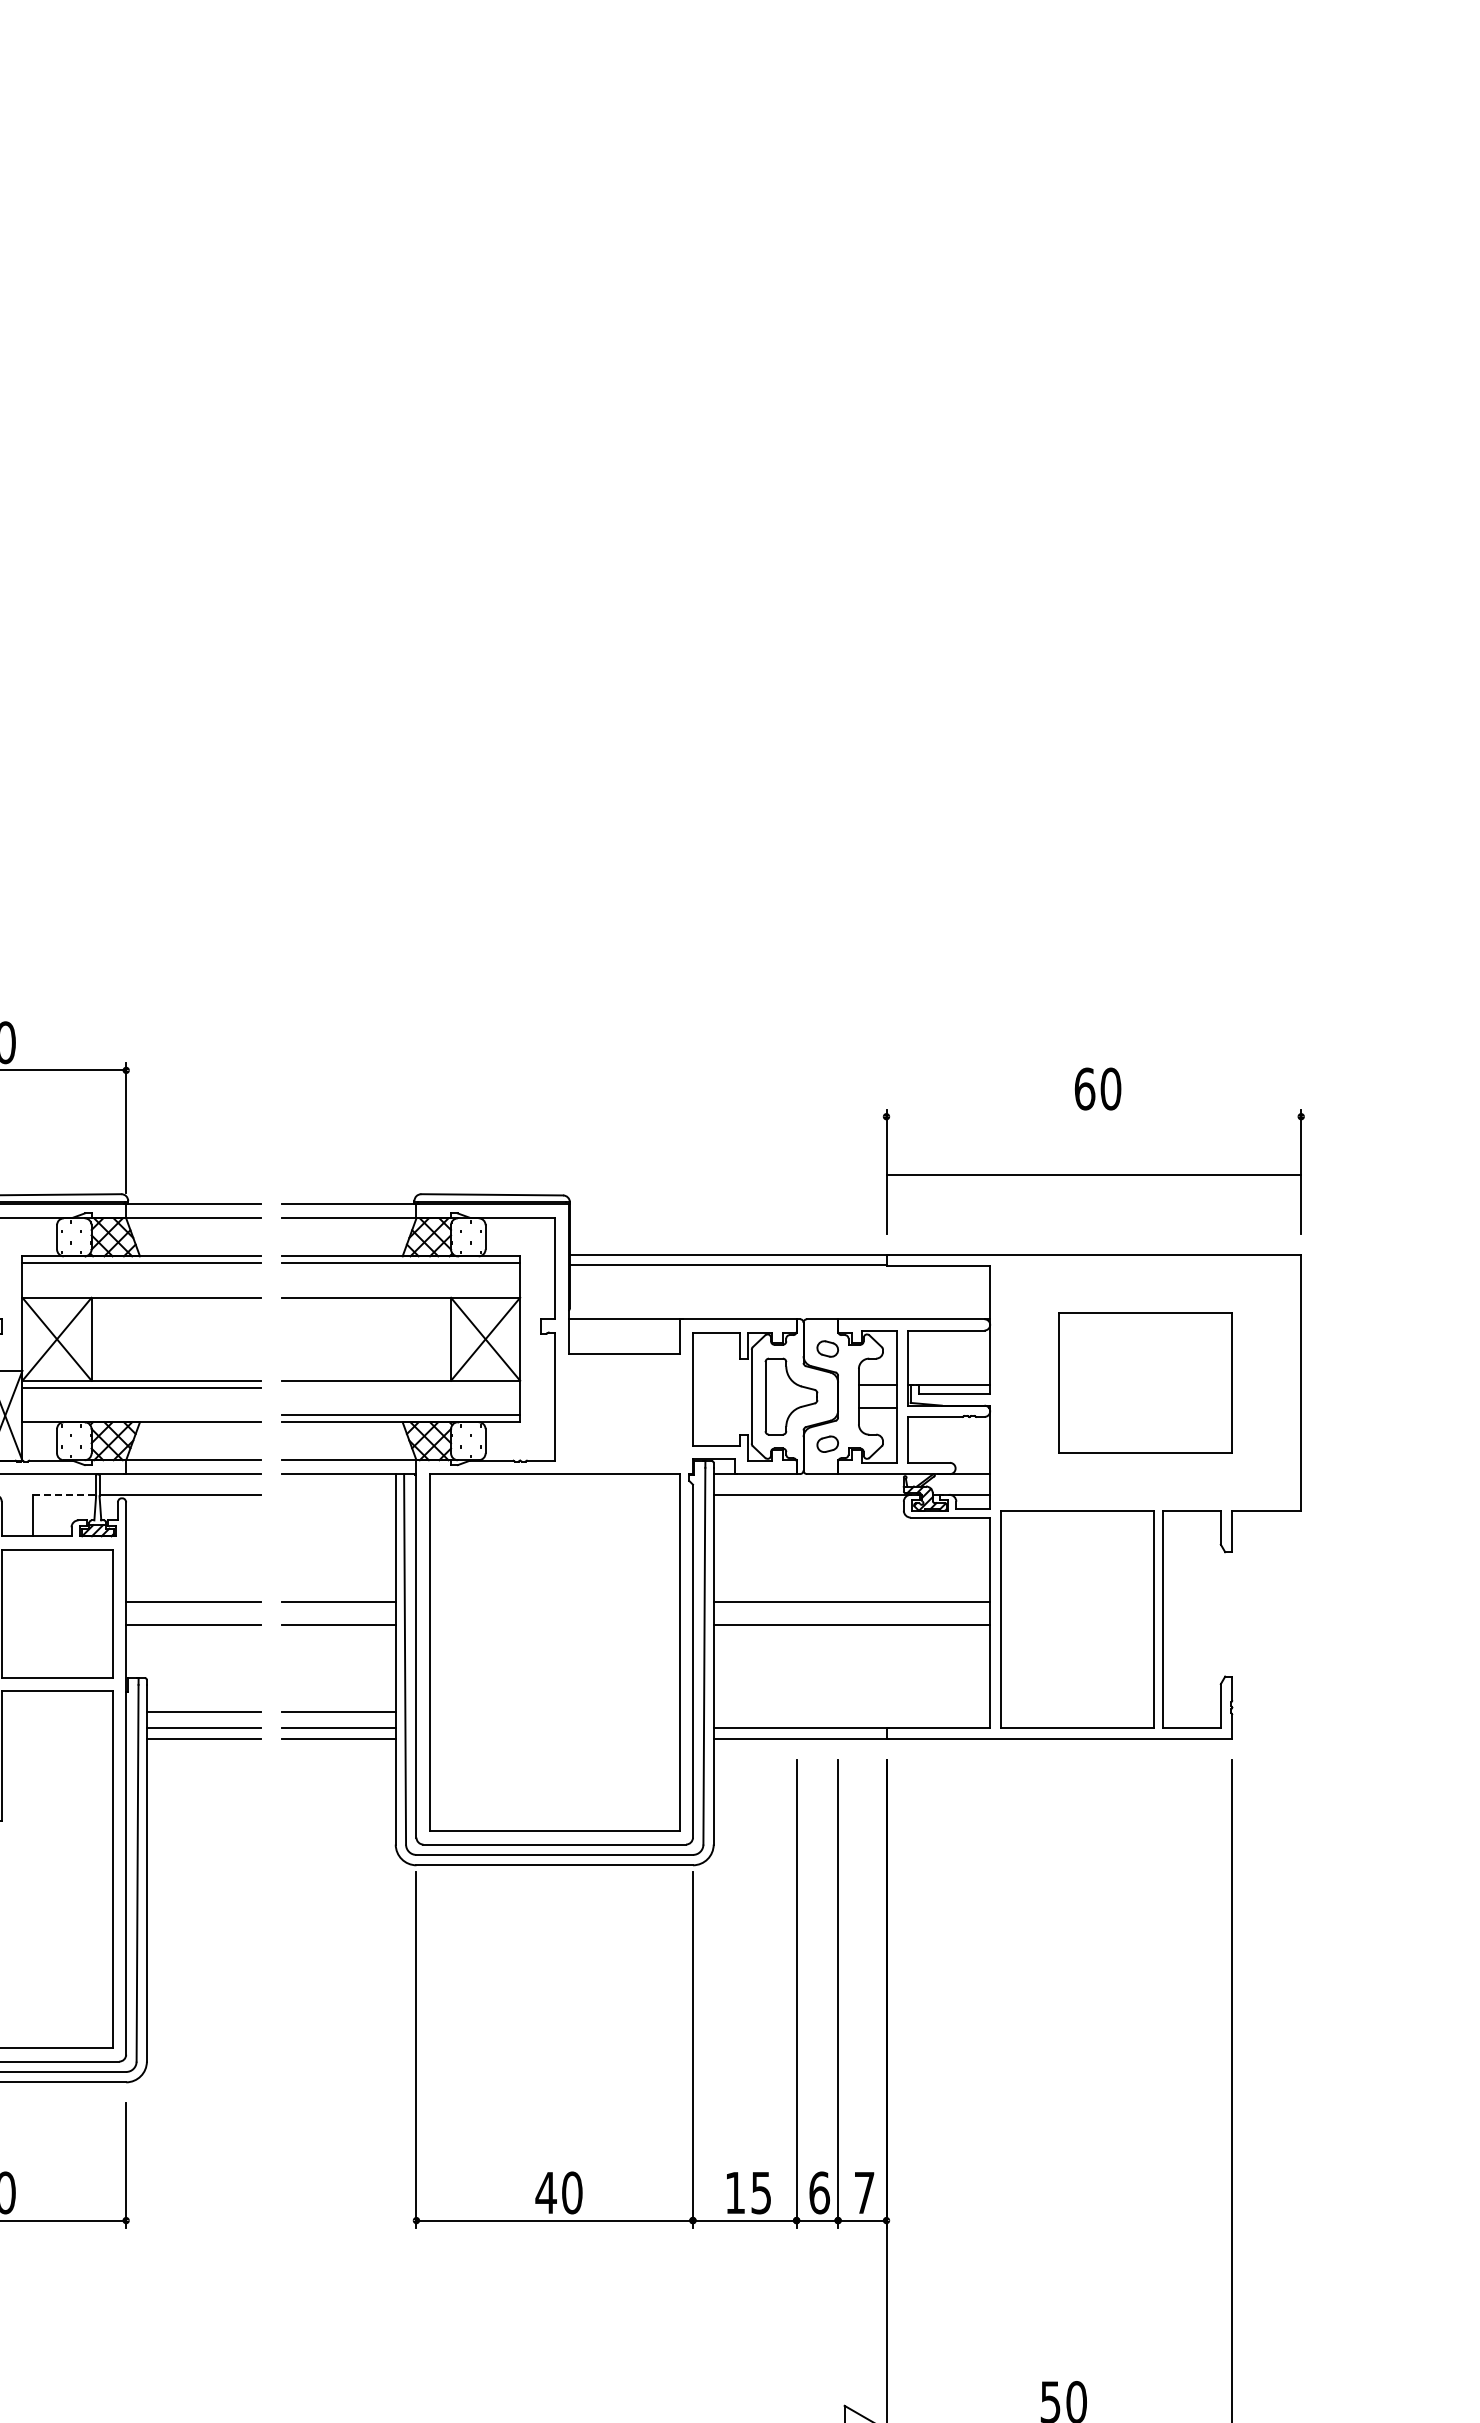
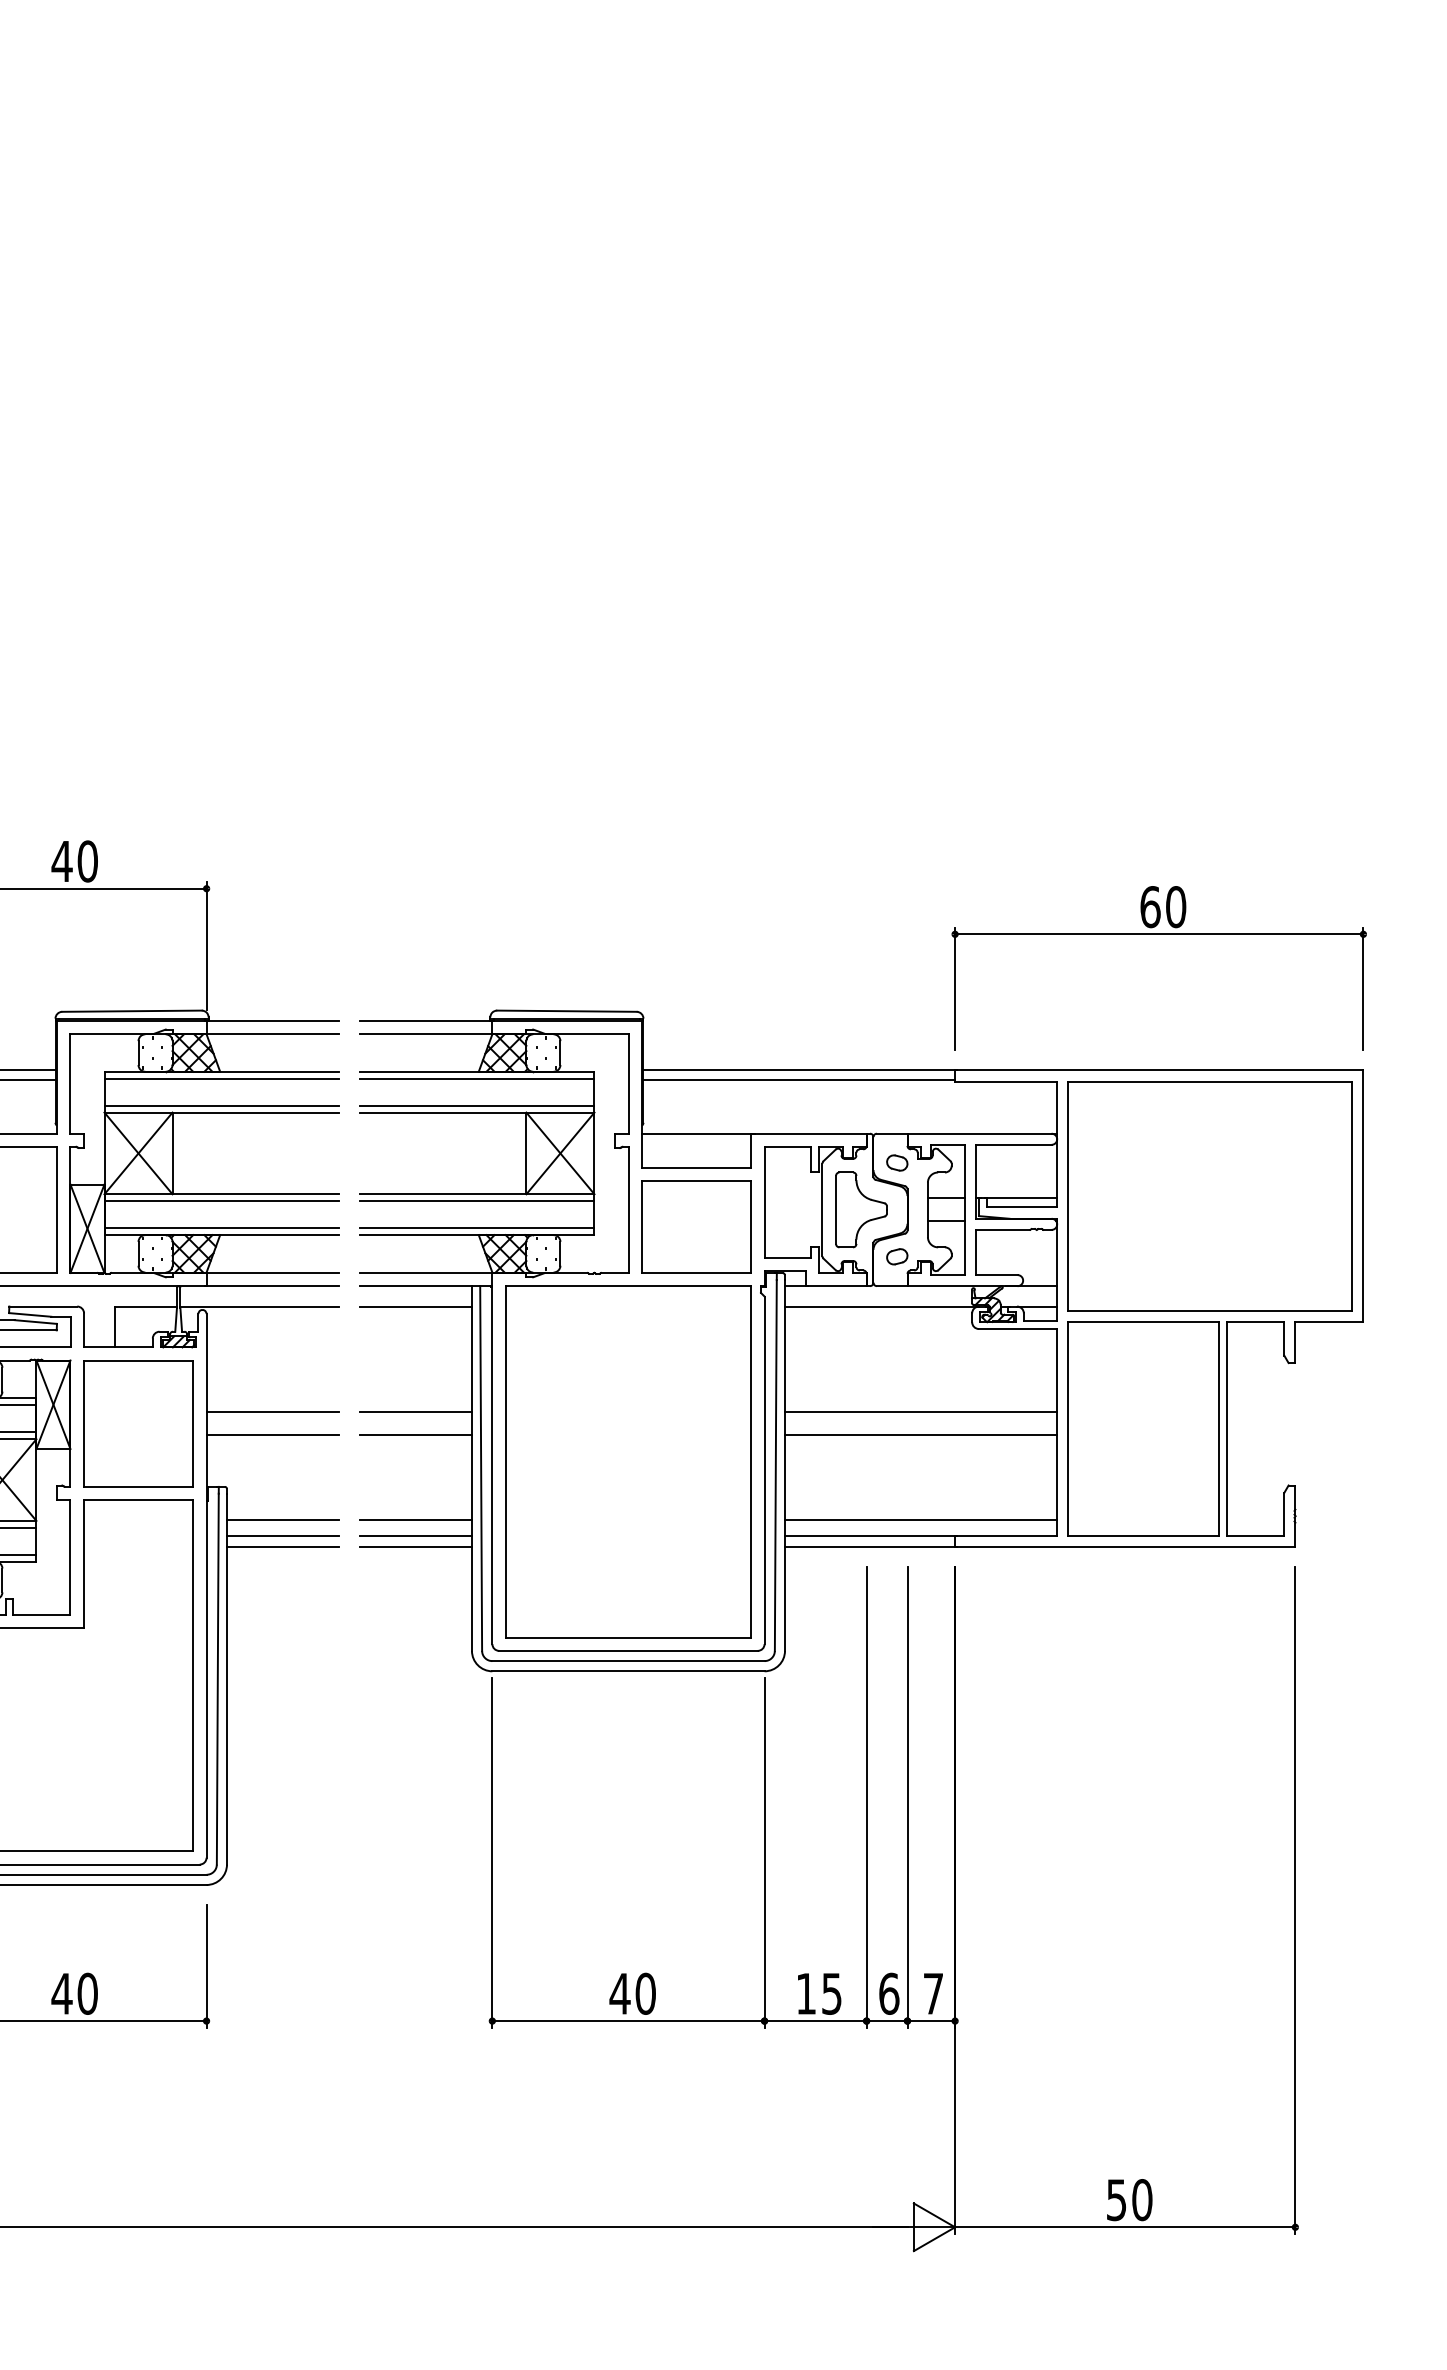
line: (1093, 1174) -> (1158, 934), moved
line: (141, 1290) -> (221, 1105), added
line: (400, 1290) -> (476, 1105), added
part: (1145, 1382) -> (1210, 1195), size x1.67
line: (400, 1387) -> (476, 1200), added
part: (624, 1413) -> (697, 1226), added
line: (141, 1415) -> (221, 1228), added
line: (64, 1494) -> (145, 1306), dashed -> solid
line: (338, 1494) -> (415, 1306), added
line: (851, 1711) -> (920, 1519), added

